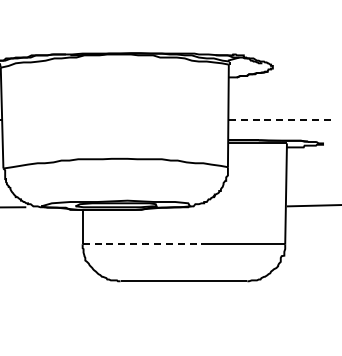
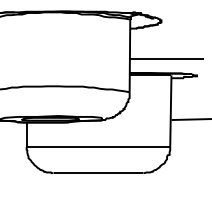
line: (280, 120) -> (166, 59), dashed -> solid
line: (144, 244) -> (70, 147), dashed -> solid

